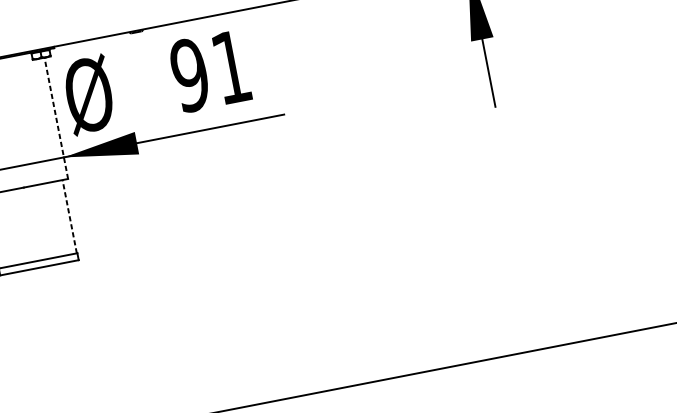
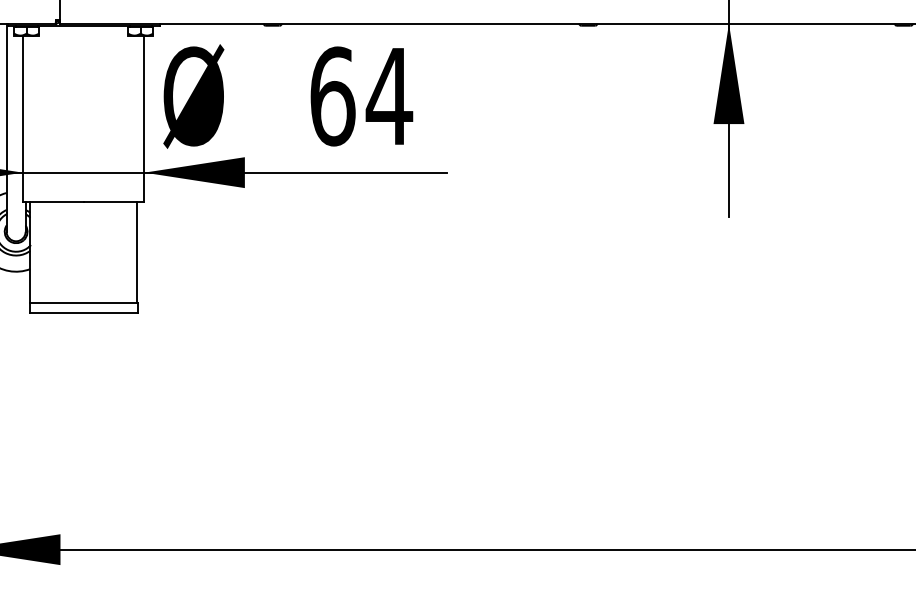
text: (211, 71) -> (361, 96), 91 -> 64
line: (56, 117) -> (144, 118), dashed -> solid
line: (69, 216) -> (136, 252), dashed -> solid

